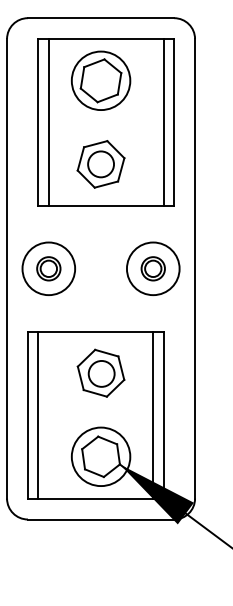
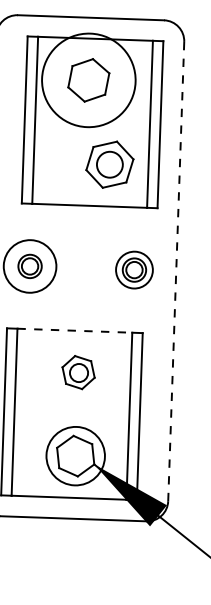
circle: (100, 80) -> (88, 80), size x1.6
part: (100, 164) -> (109, 164), moved
circle: (152, 268) -> (133, 269), size x0.7
line: (195, 268) -> (176, 271), solid -> dashed
line: (96, 331) -> (75, 330), solid -> dashed
part: (100, 372) -> (78, 371), size x0.7

